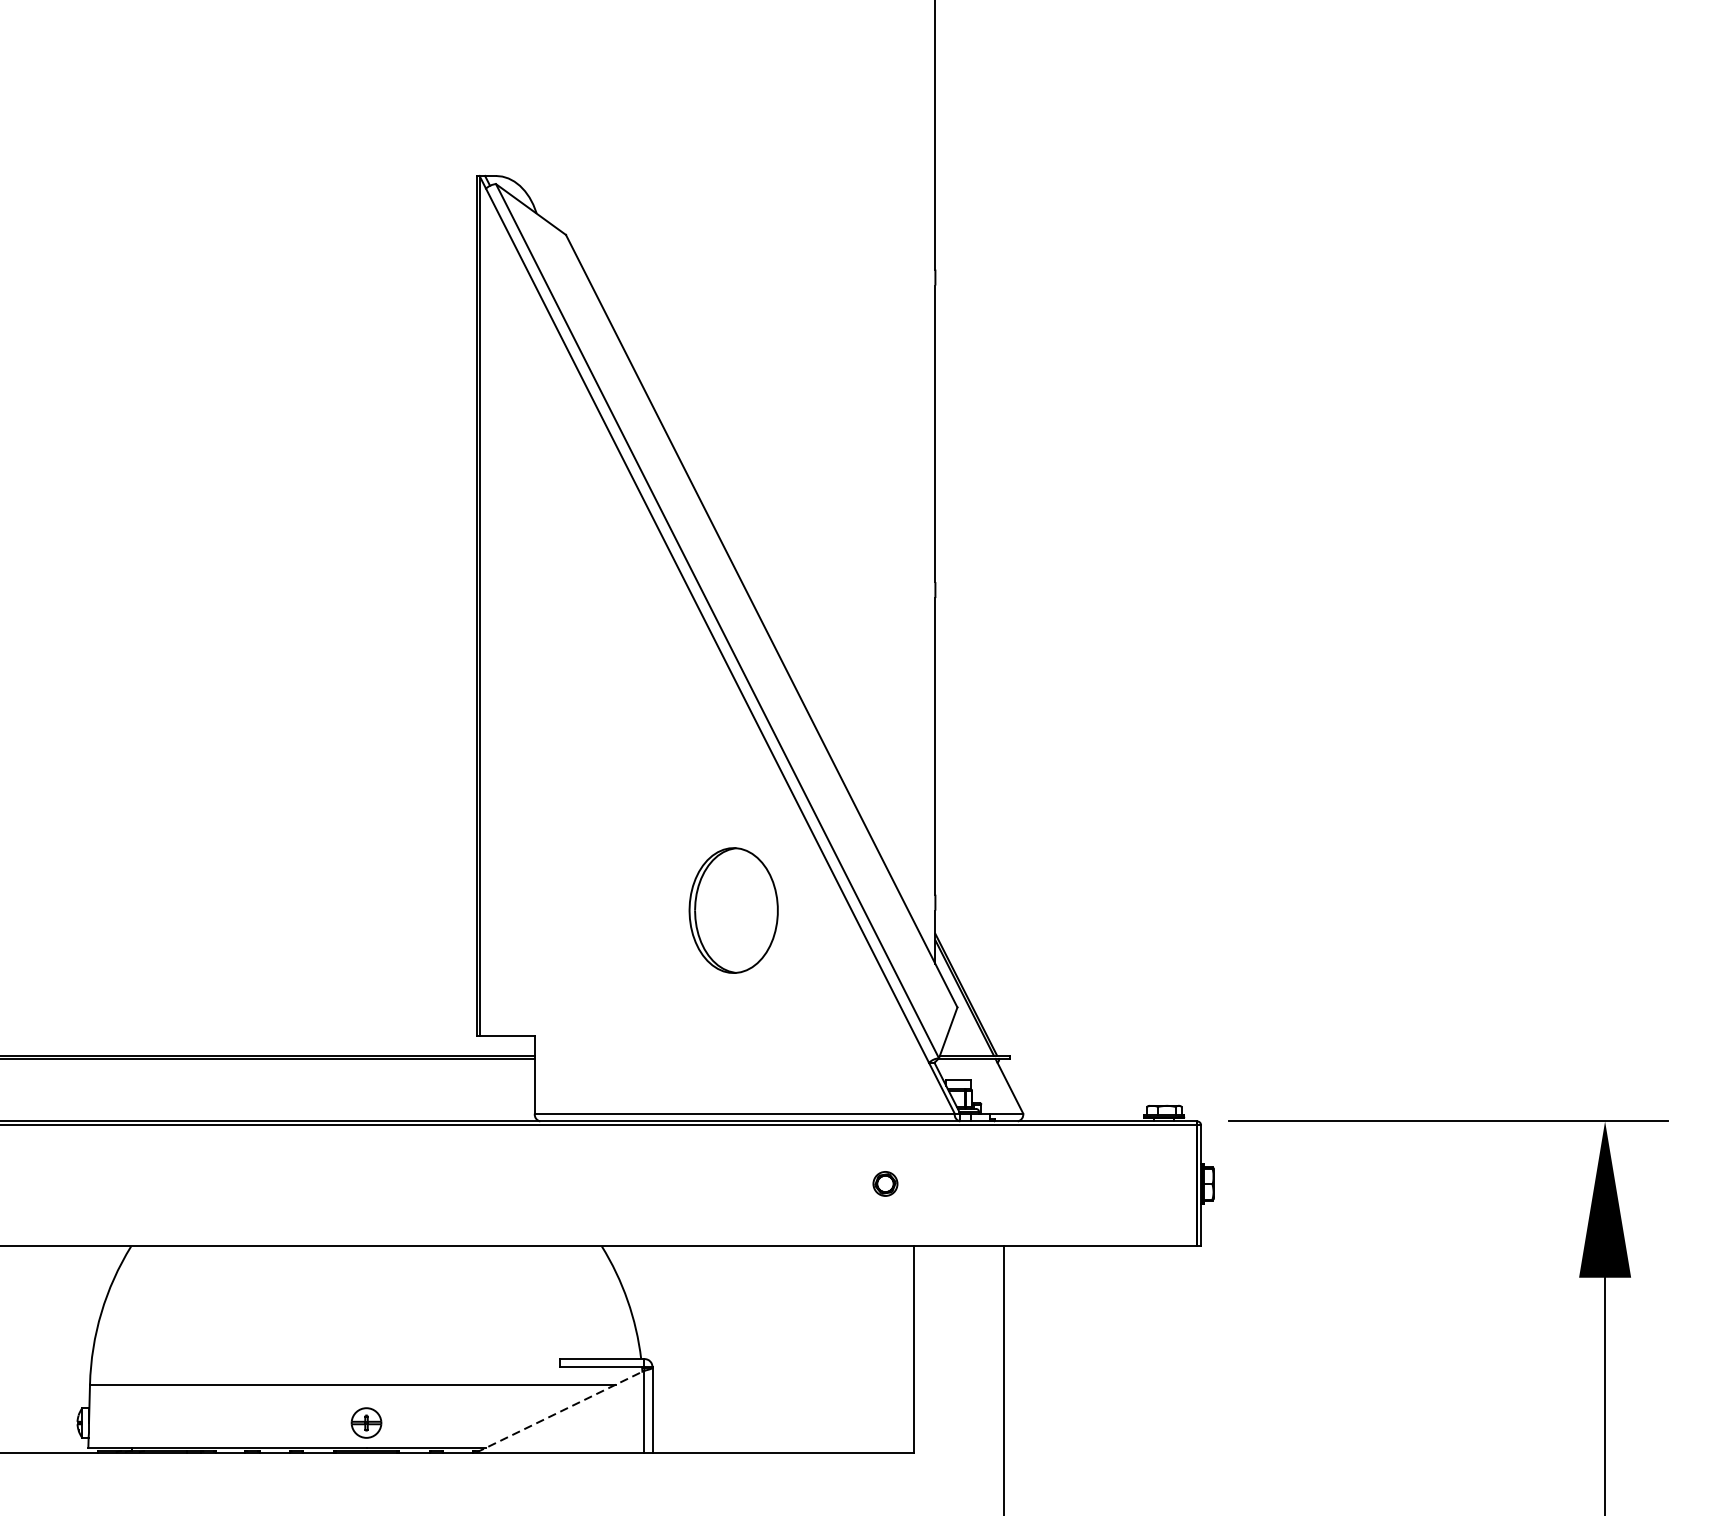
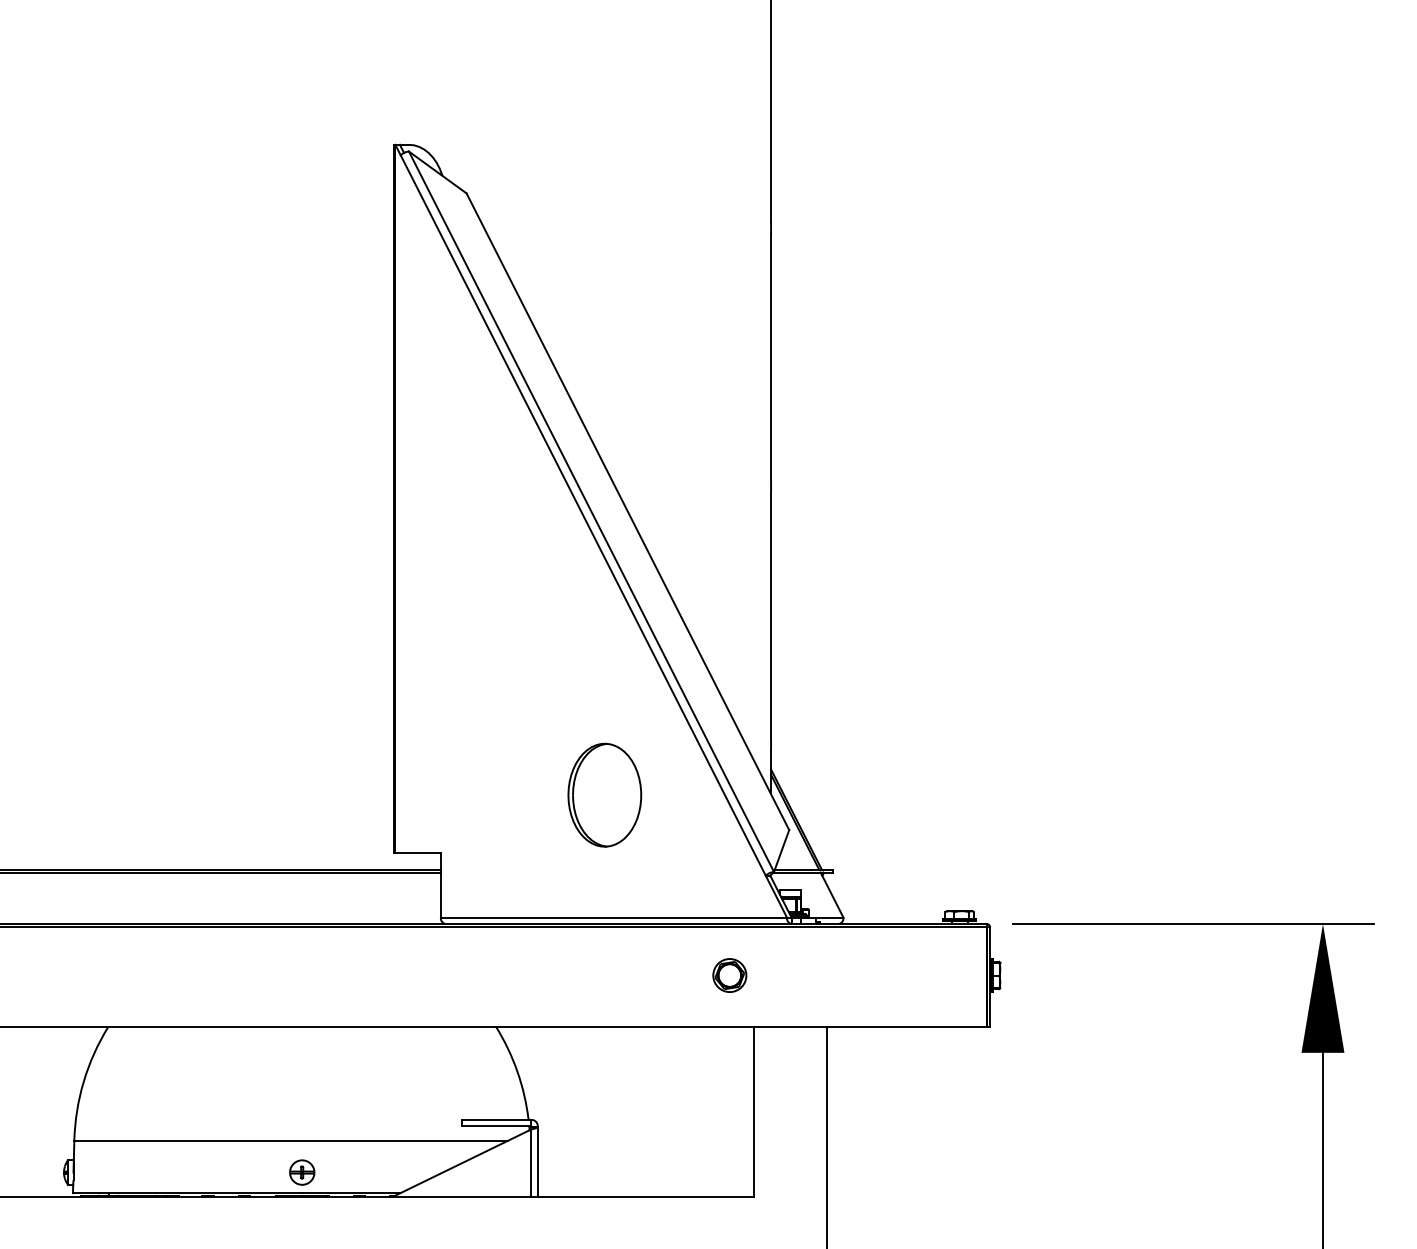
part: (733, 909) -> (604, 794), moved
part: (884, 1183) -> (729, 975), size x1.67
line: (561, 1412) -> (462, 1163), dashed -> solid

